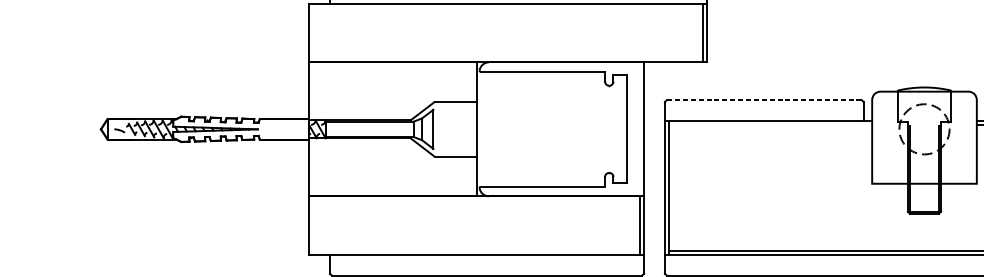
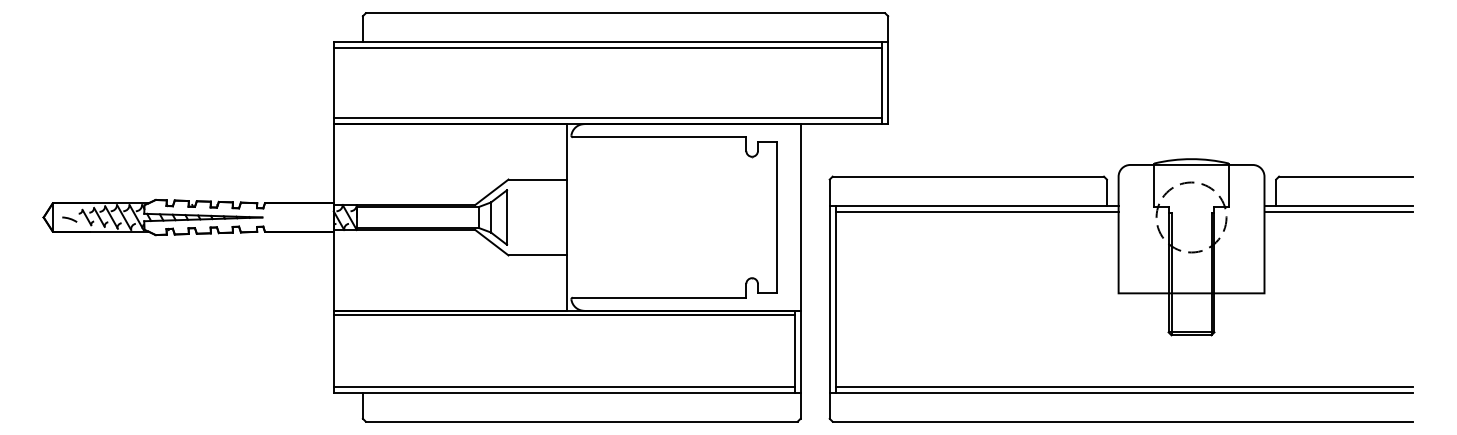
line: (505, 8) -> (607, 48), added
line: (505, 58) -> (607, 118), added
line: (764, 99) -> (968, 176), dashed -> solid
line: (770, 125) -> (976, 211), added
line: (473, 199) -> (563, 315), added
line: (473, 250) -> (563, 386), added

